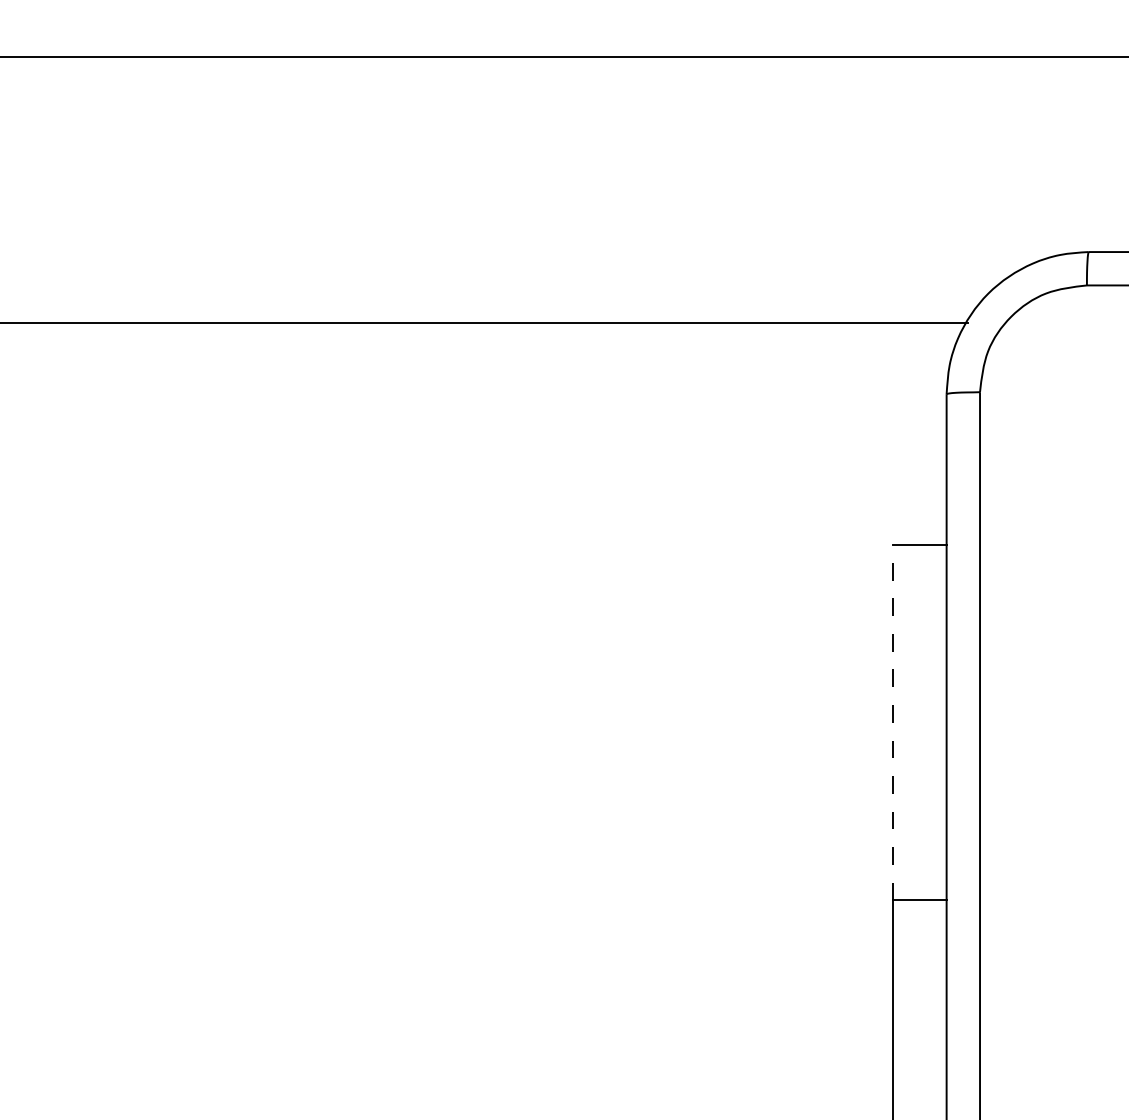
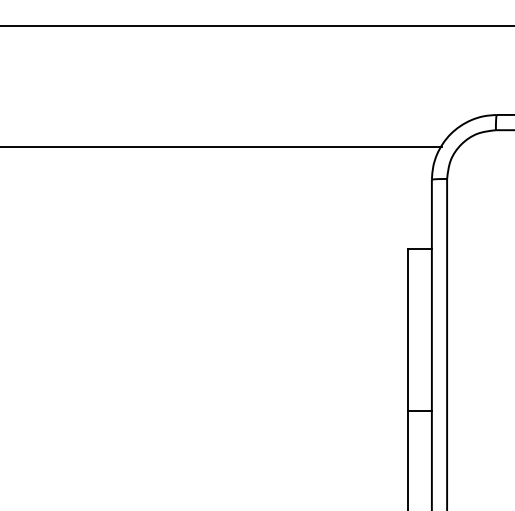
line: (893, 722) -> (407, 329), dashed -> solid

